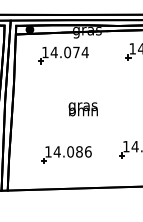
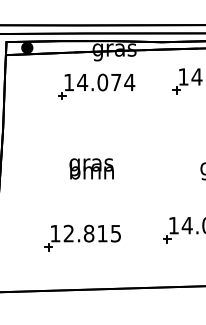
part: (63, 55) -> (96, 87), moved
text: (82, 109) -> (90, 169), moved
text: (72, 151) -> (92, 233), 14.086 -> 12.815

